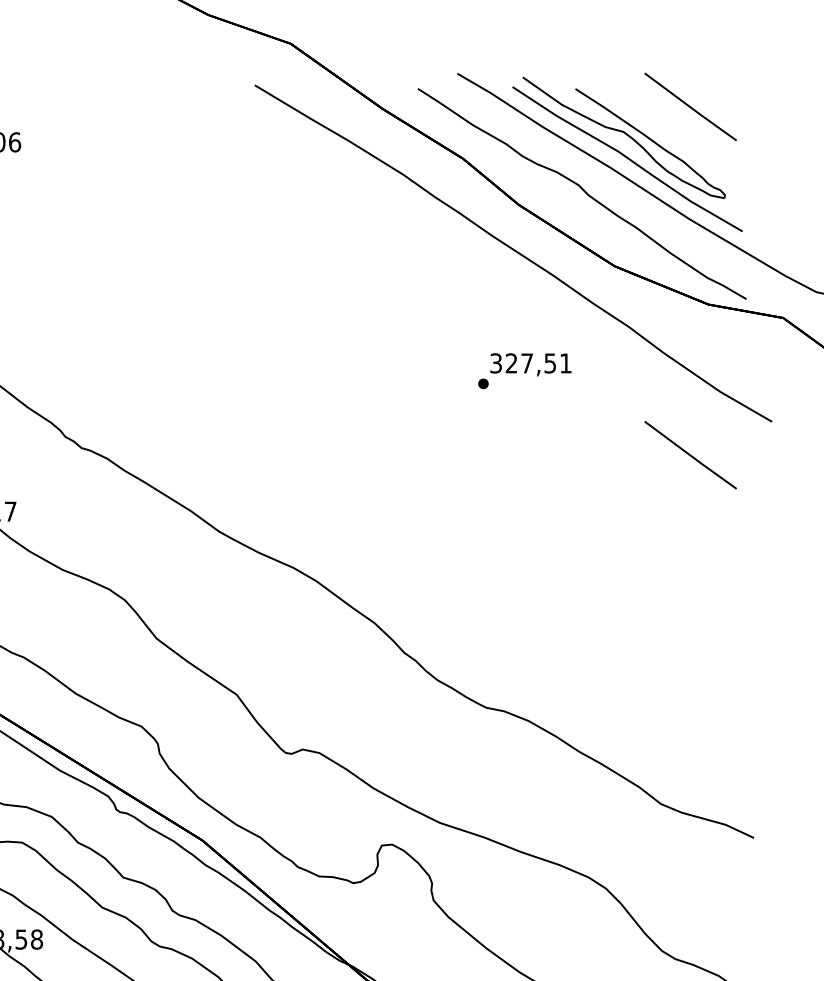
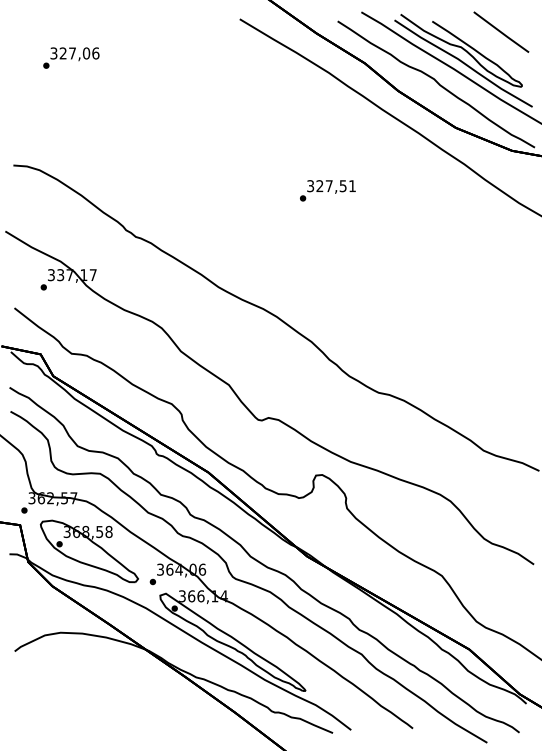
text: (524, 370) -> (327, 190), moved
line: (690, 453) -> (501, 240), removed

